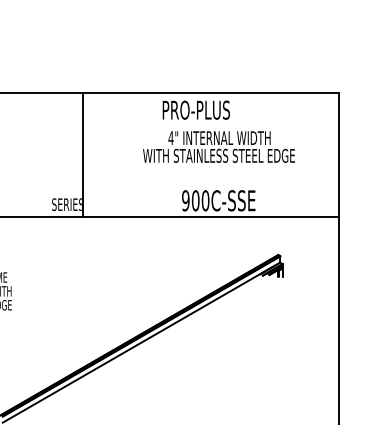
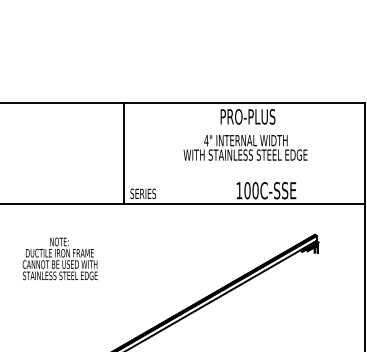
text: (218, 146) -> (245, 147), moved
line: (82, 155) -> (124, 153), moved
text: (185, 200) -> (239, 190), 900C-SSE -> 100C-SSE

